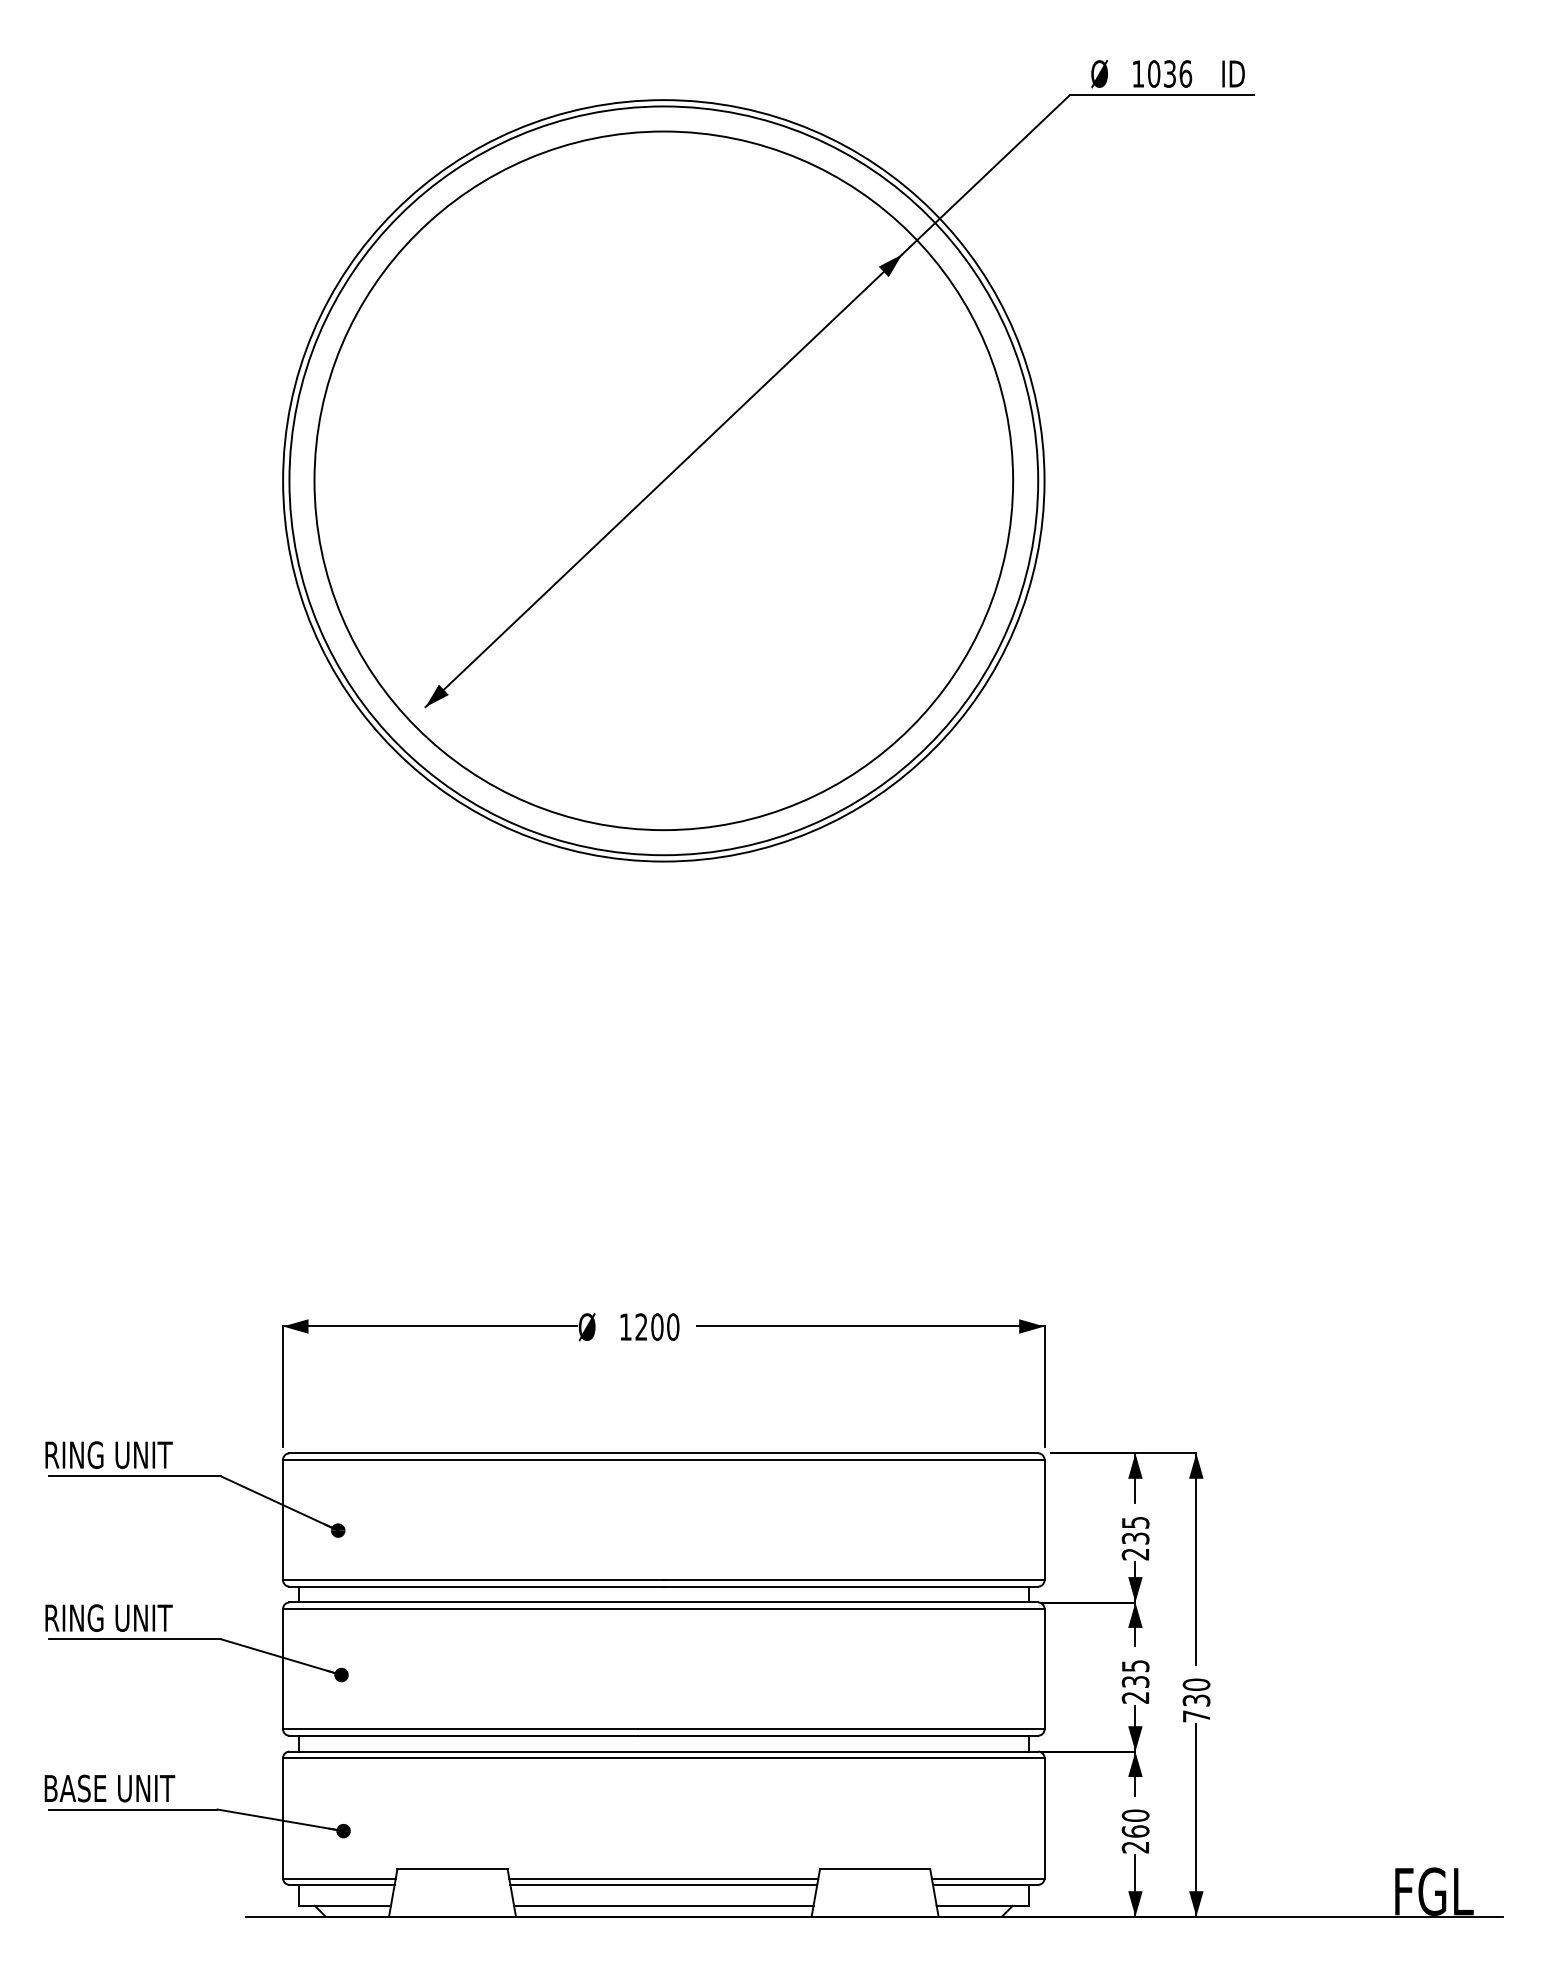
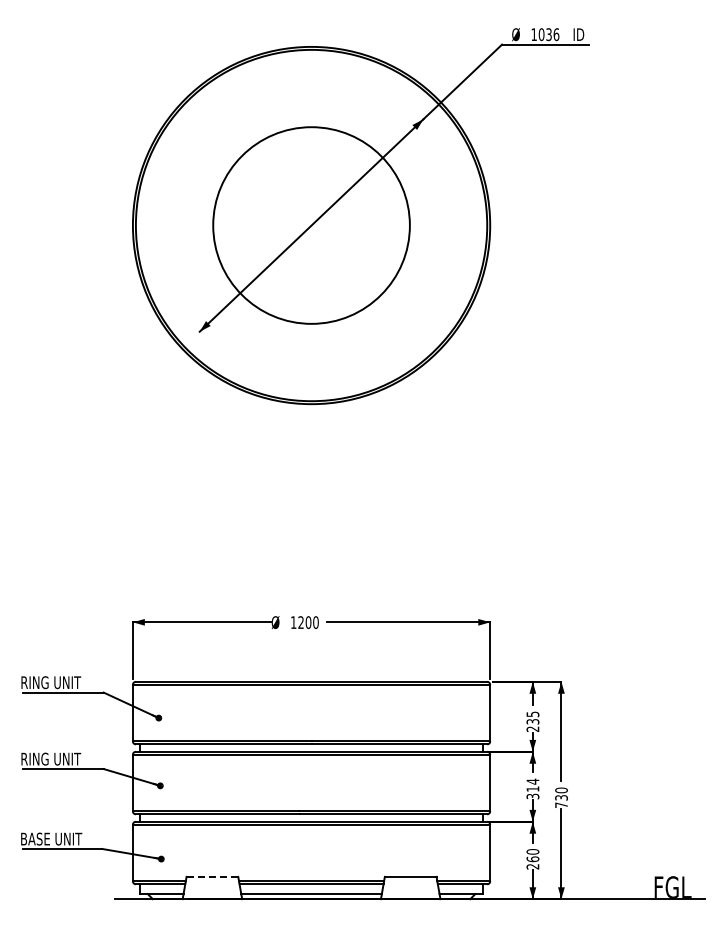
circle: (663, 480) -> (311, 225), size x0.6
text: (1134, 1680) -> (532, 788), 235 -> 314
line: (452, 1868) -> (212, 876), solid -> dashed

